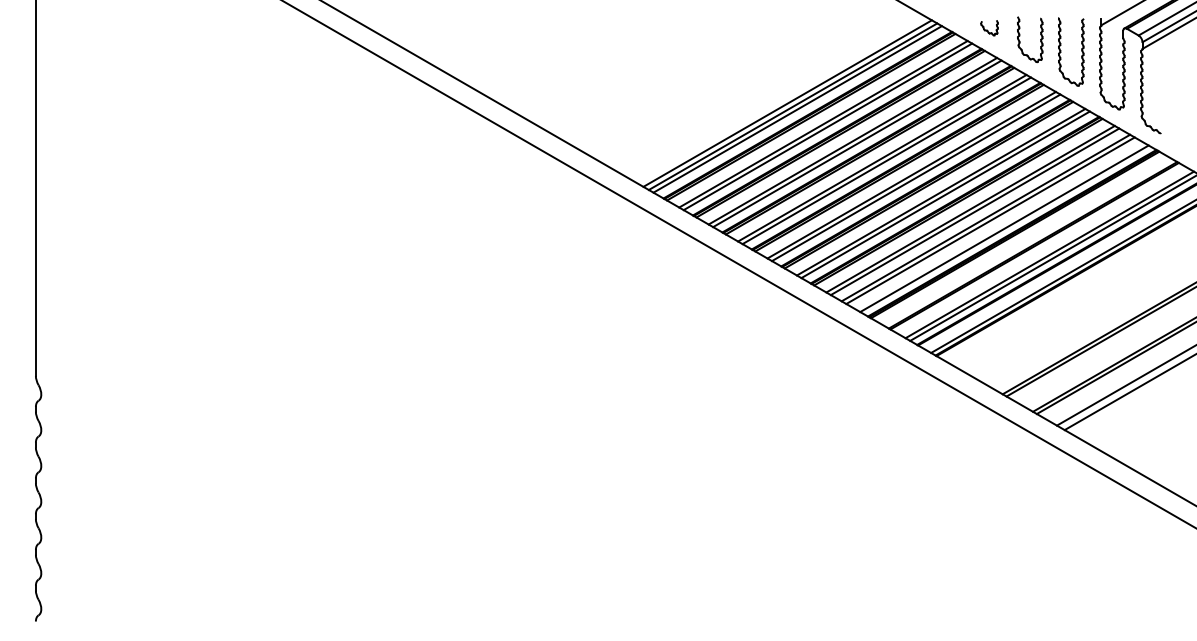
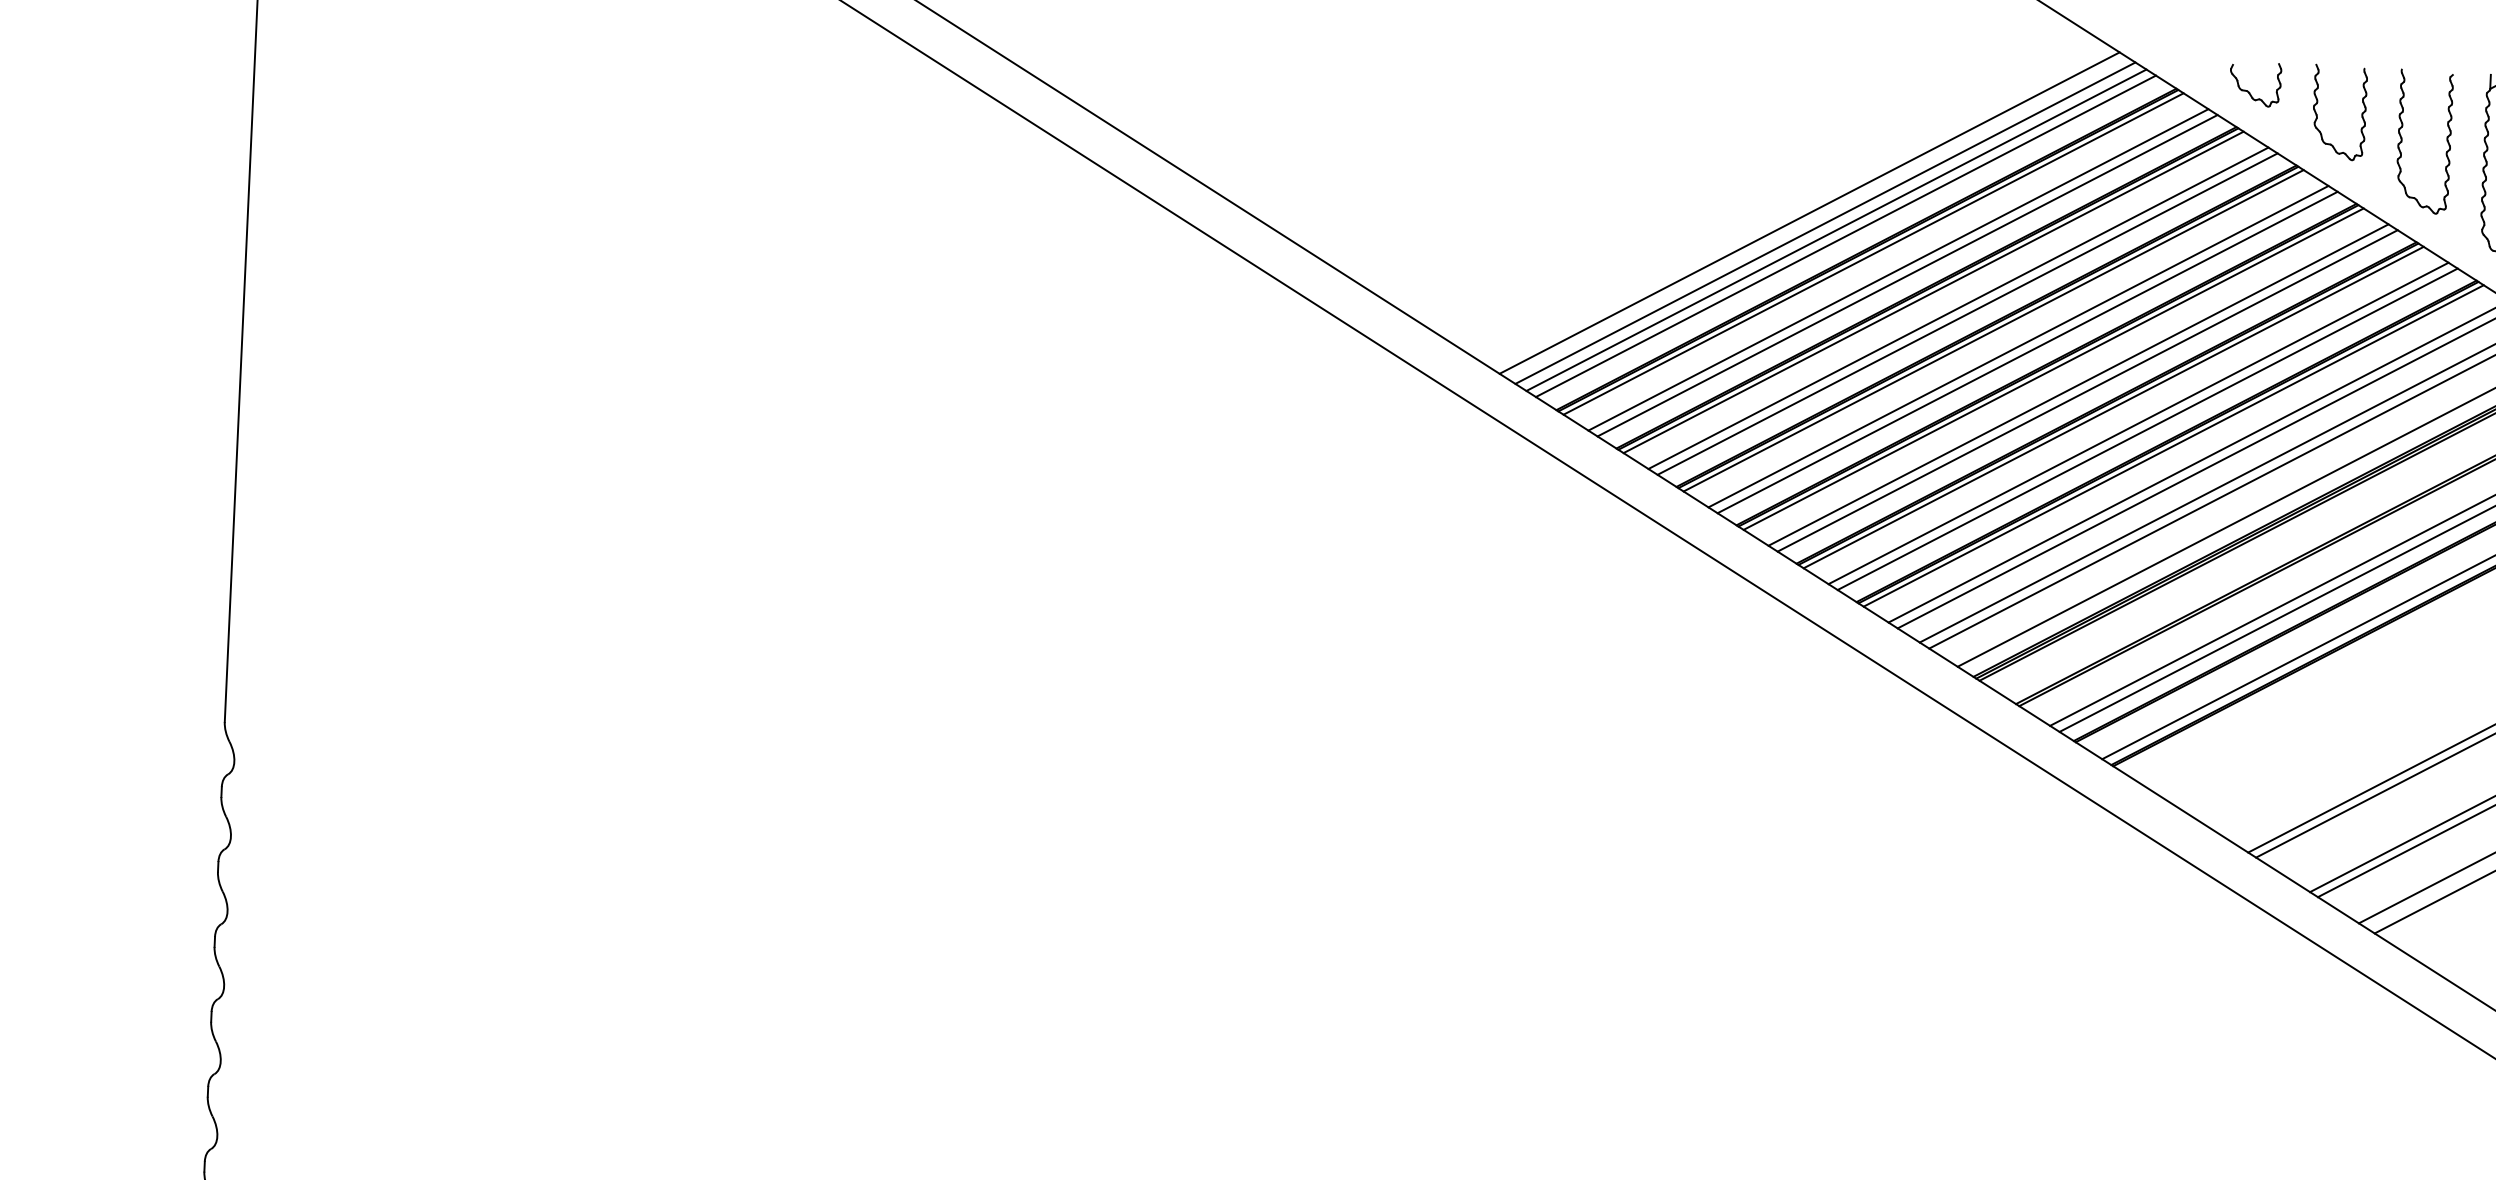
part: (989, 28) -> (2255, 85), size x1.43
line: (779, 98) -> (1808, 211), added

